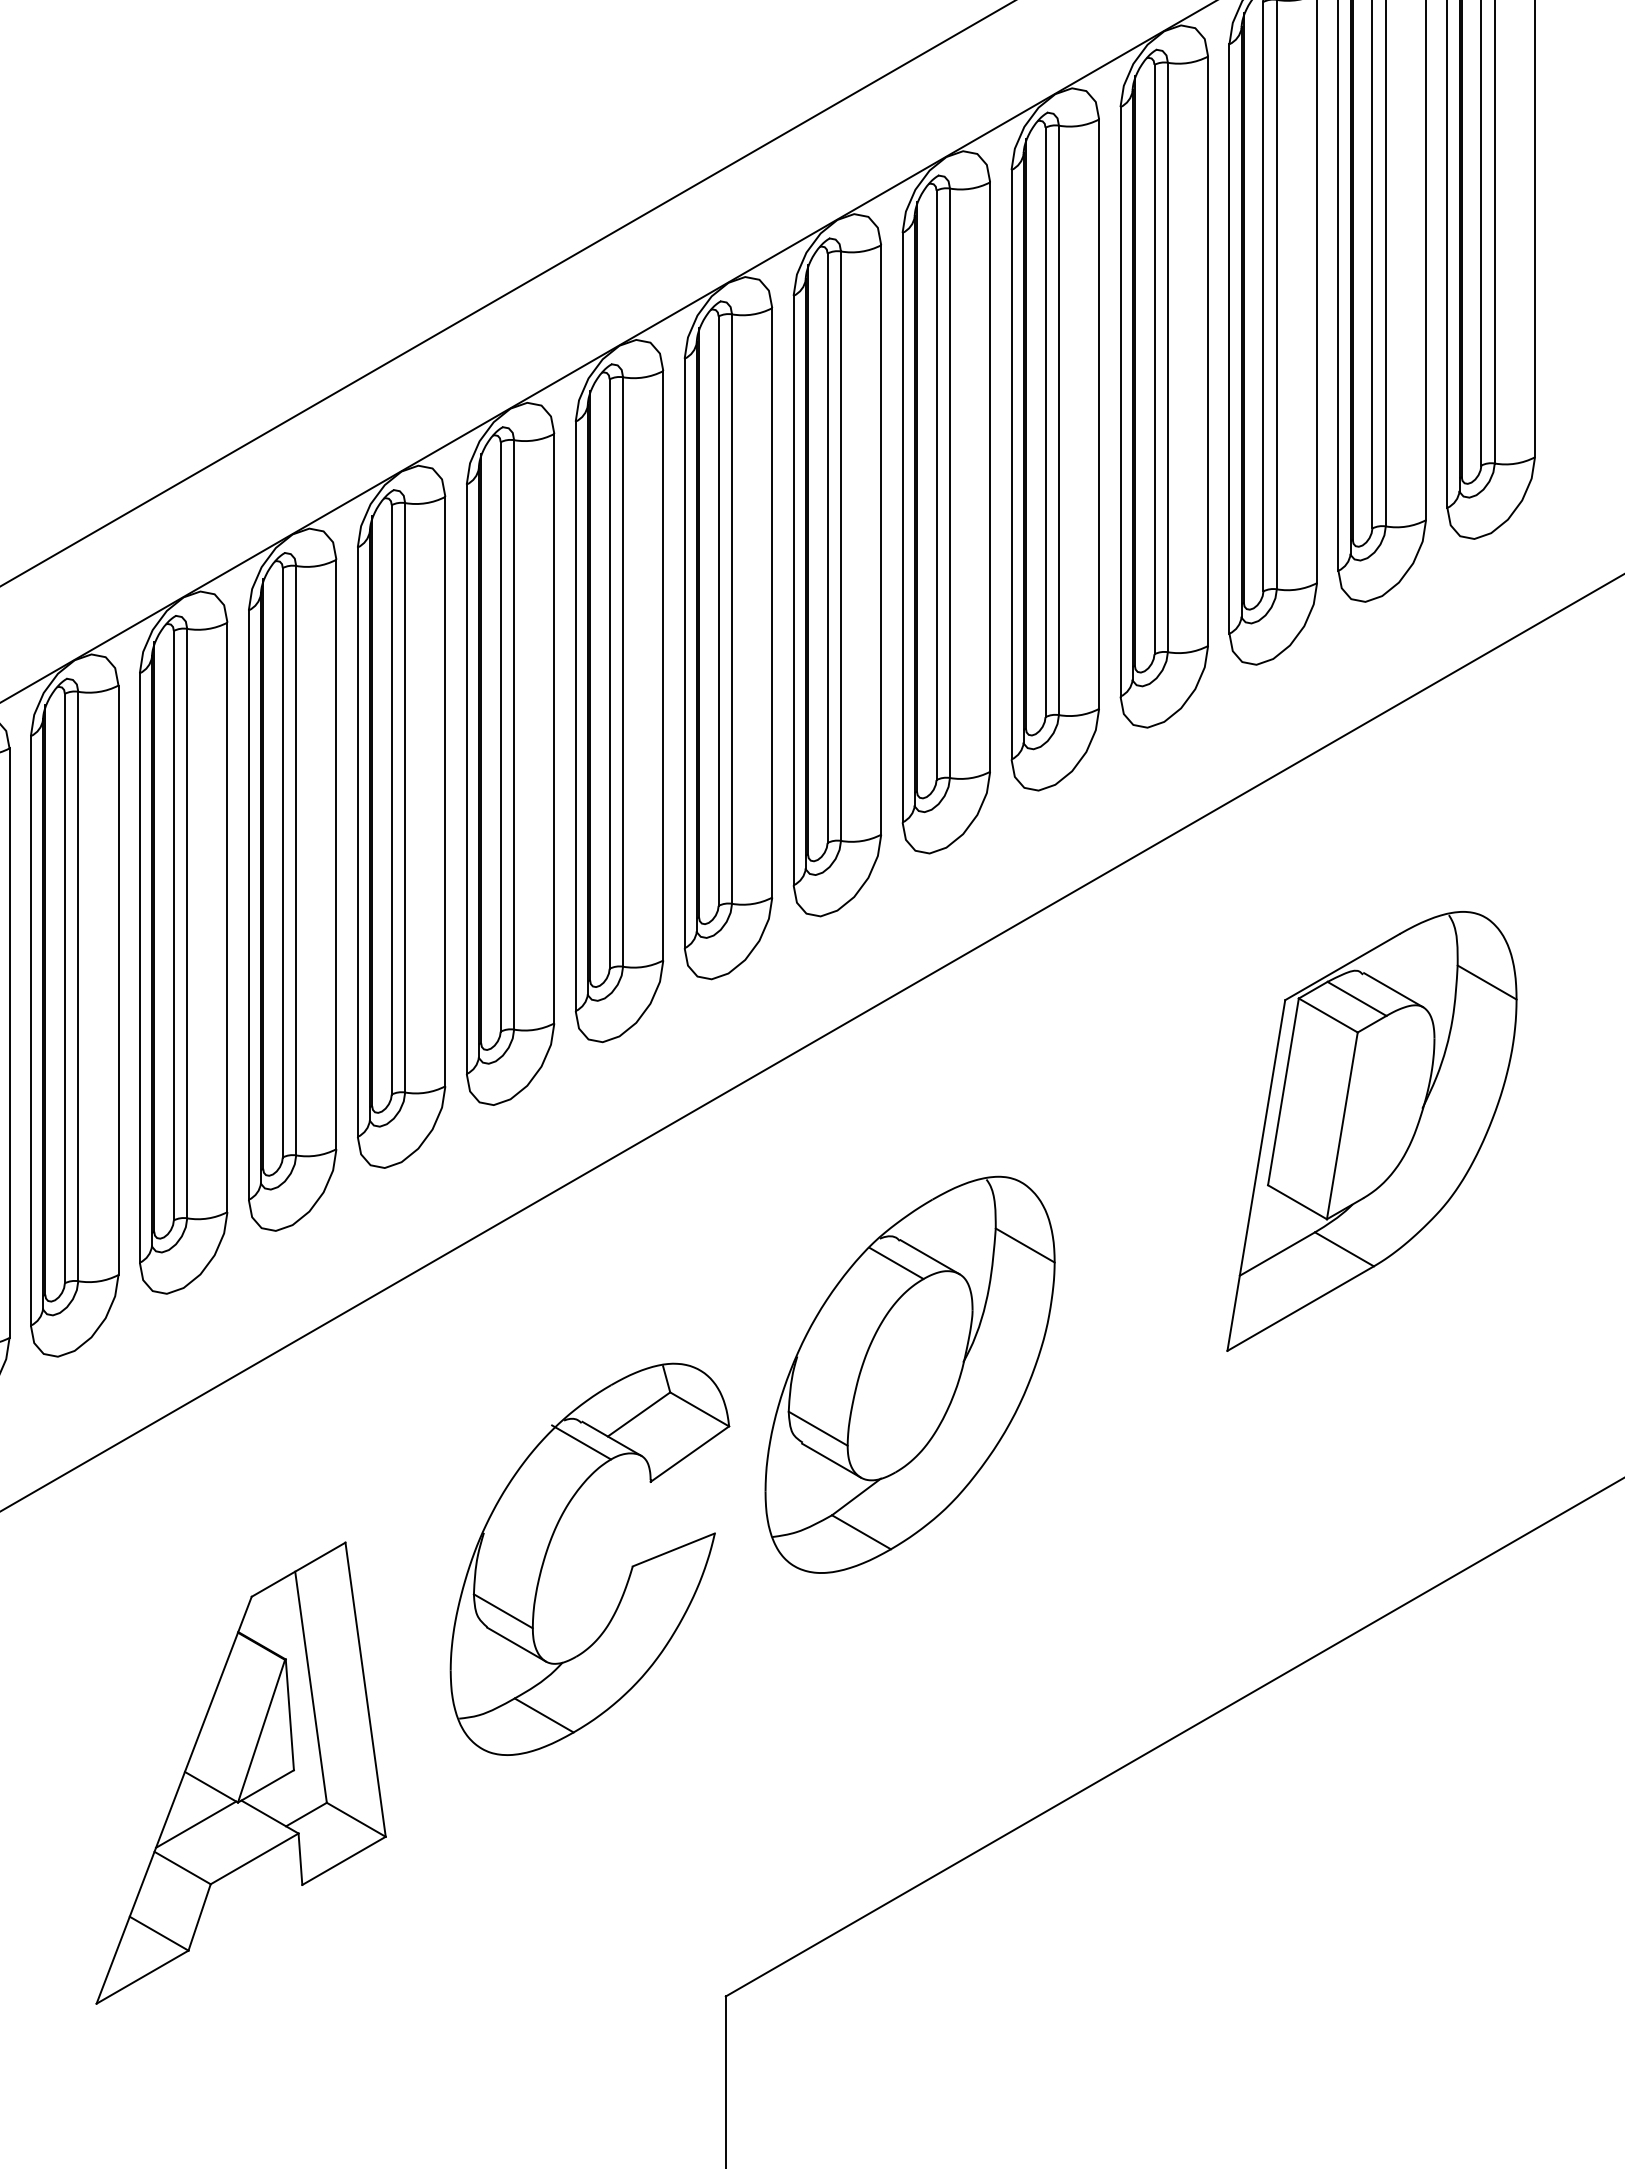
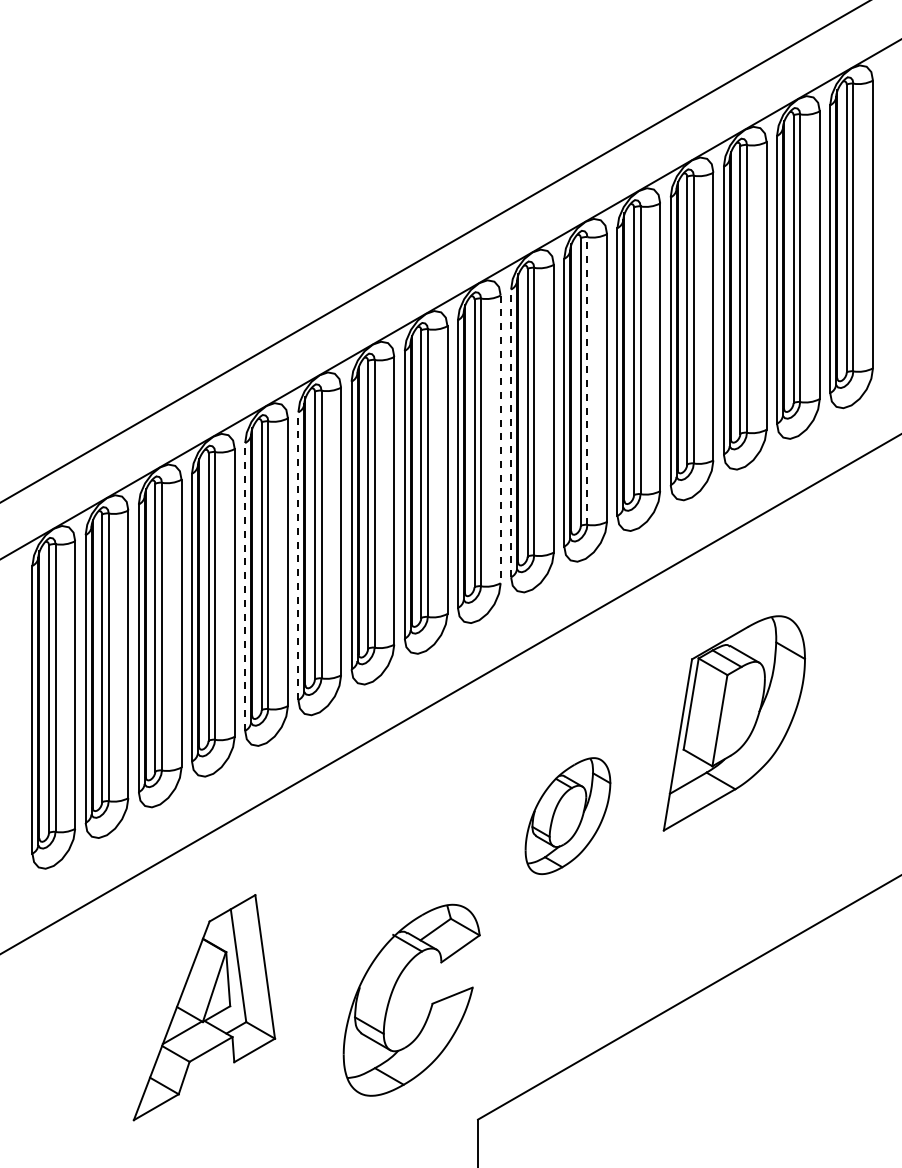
line: (950, 484) -> (587, 381), solid -> dashed
line: (794, 590) -> (511, 433), solid -> dashed
line: (771, 603) -> (500, 439), solid -> dashed
line: (358, 842) -> (298, 556), solid -> dashed
line: (249, 904) -> (245, 586), solid -> dashed
part: (1370, 1131) -> (733, 723), moved
part: (909, 1373) -> (567, 815), size x0.6
part: (550, 1547) -> (392, 994), moved
part: (241, 1772) -> (204, 1007), moved

